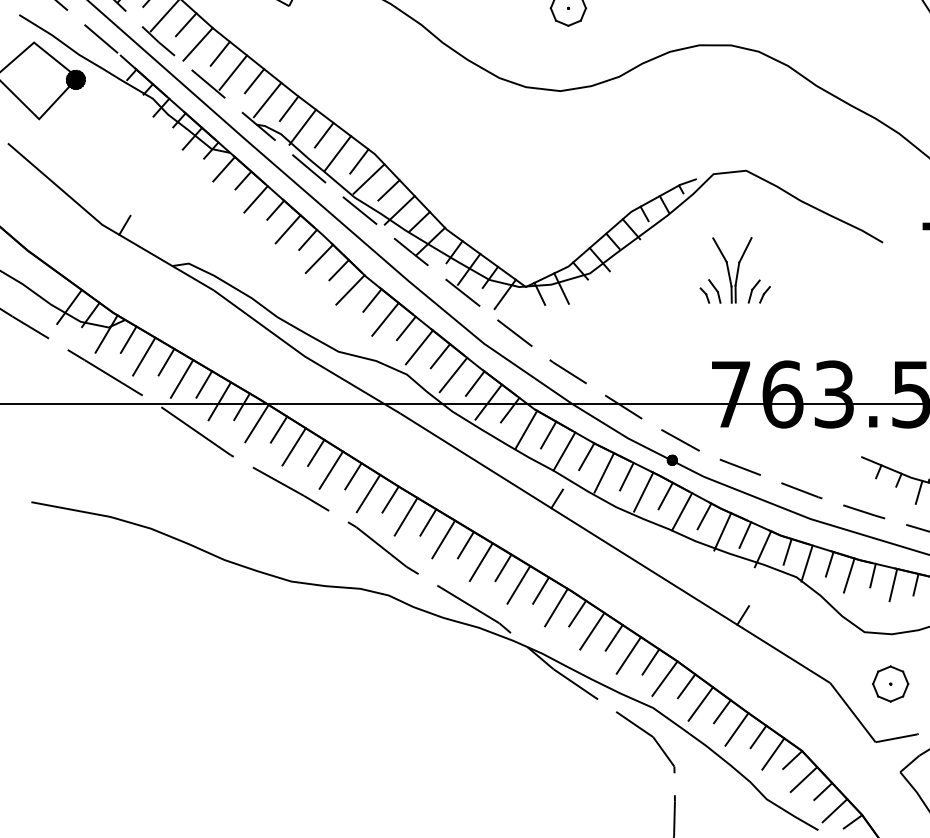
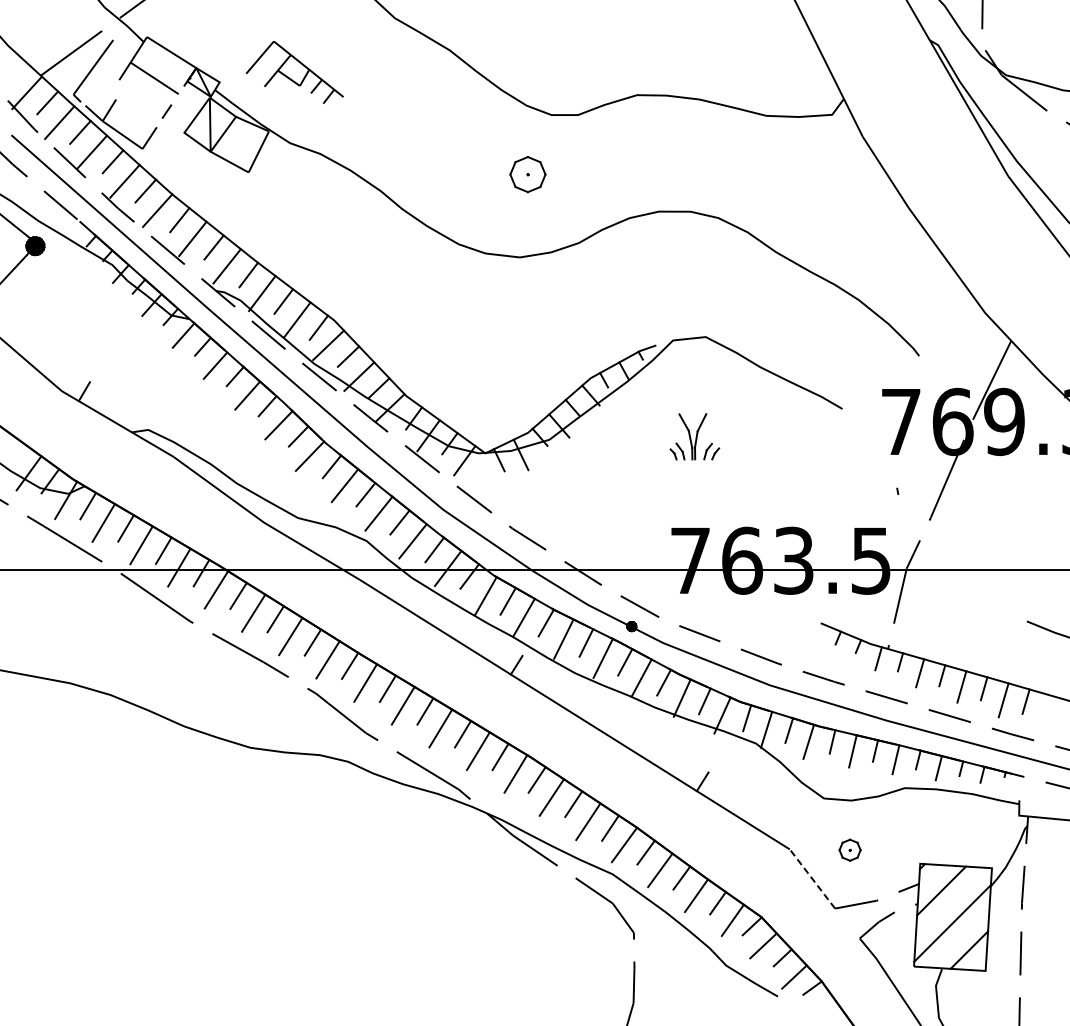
part: (734, 270) -> (694, 436), size x0.7
part: (889, 683) -> (849, 849), size x0.6
line: (852, 712) -> (812, 878), solid -> dashed

